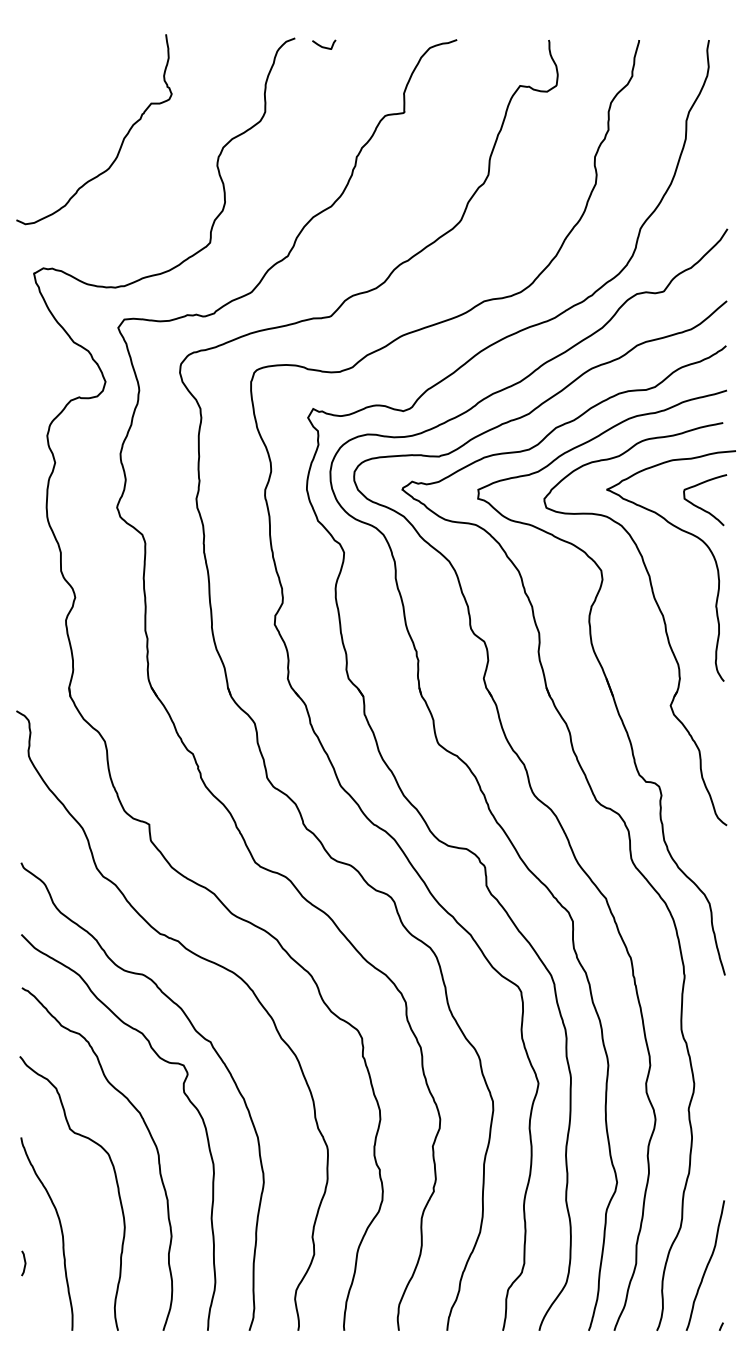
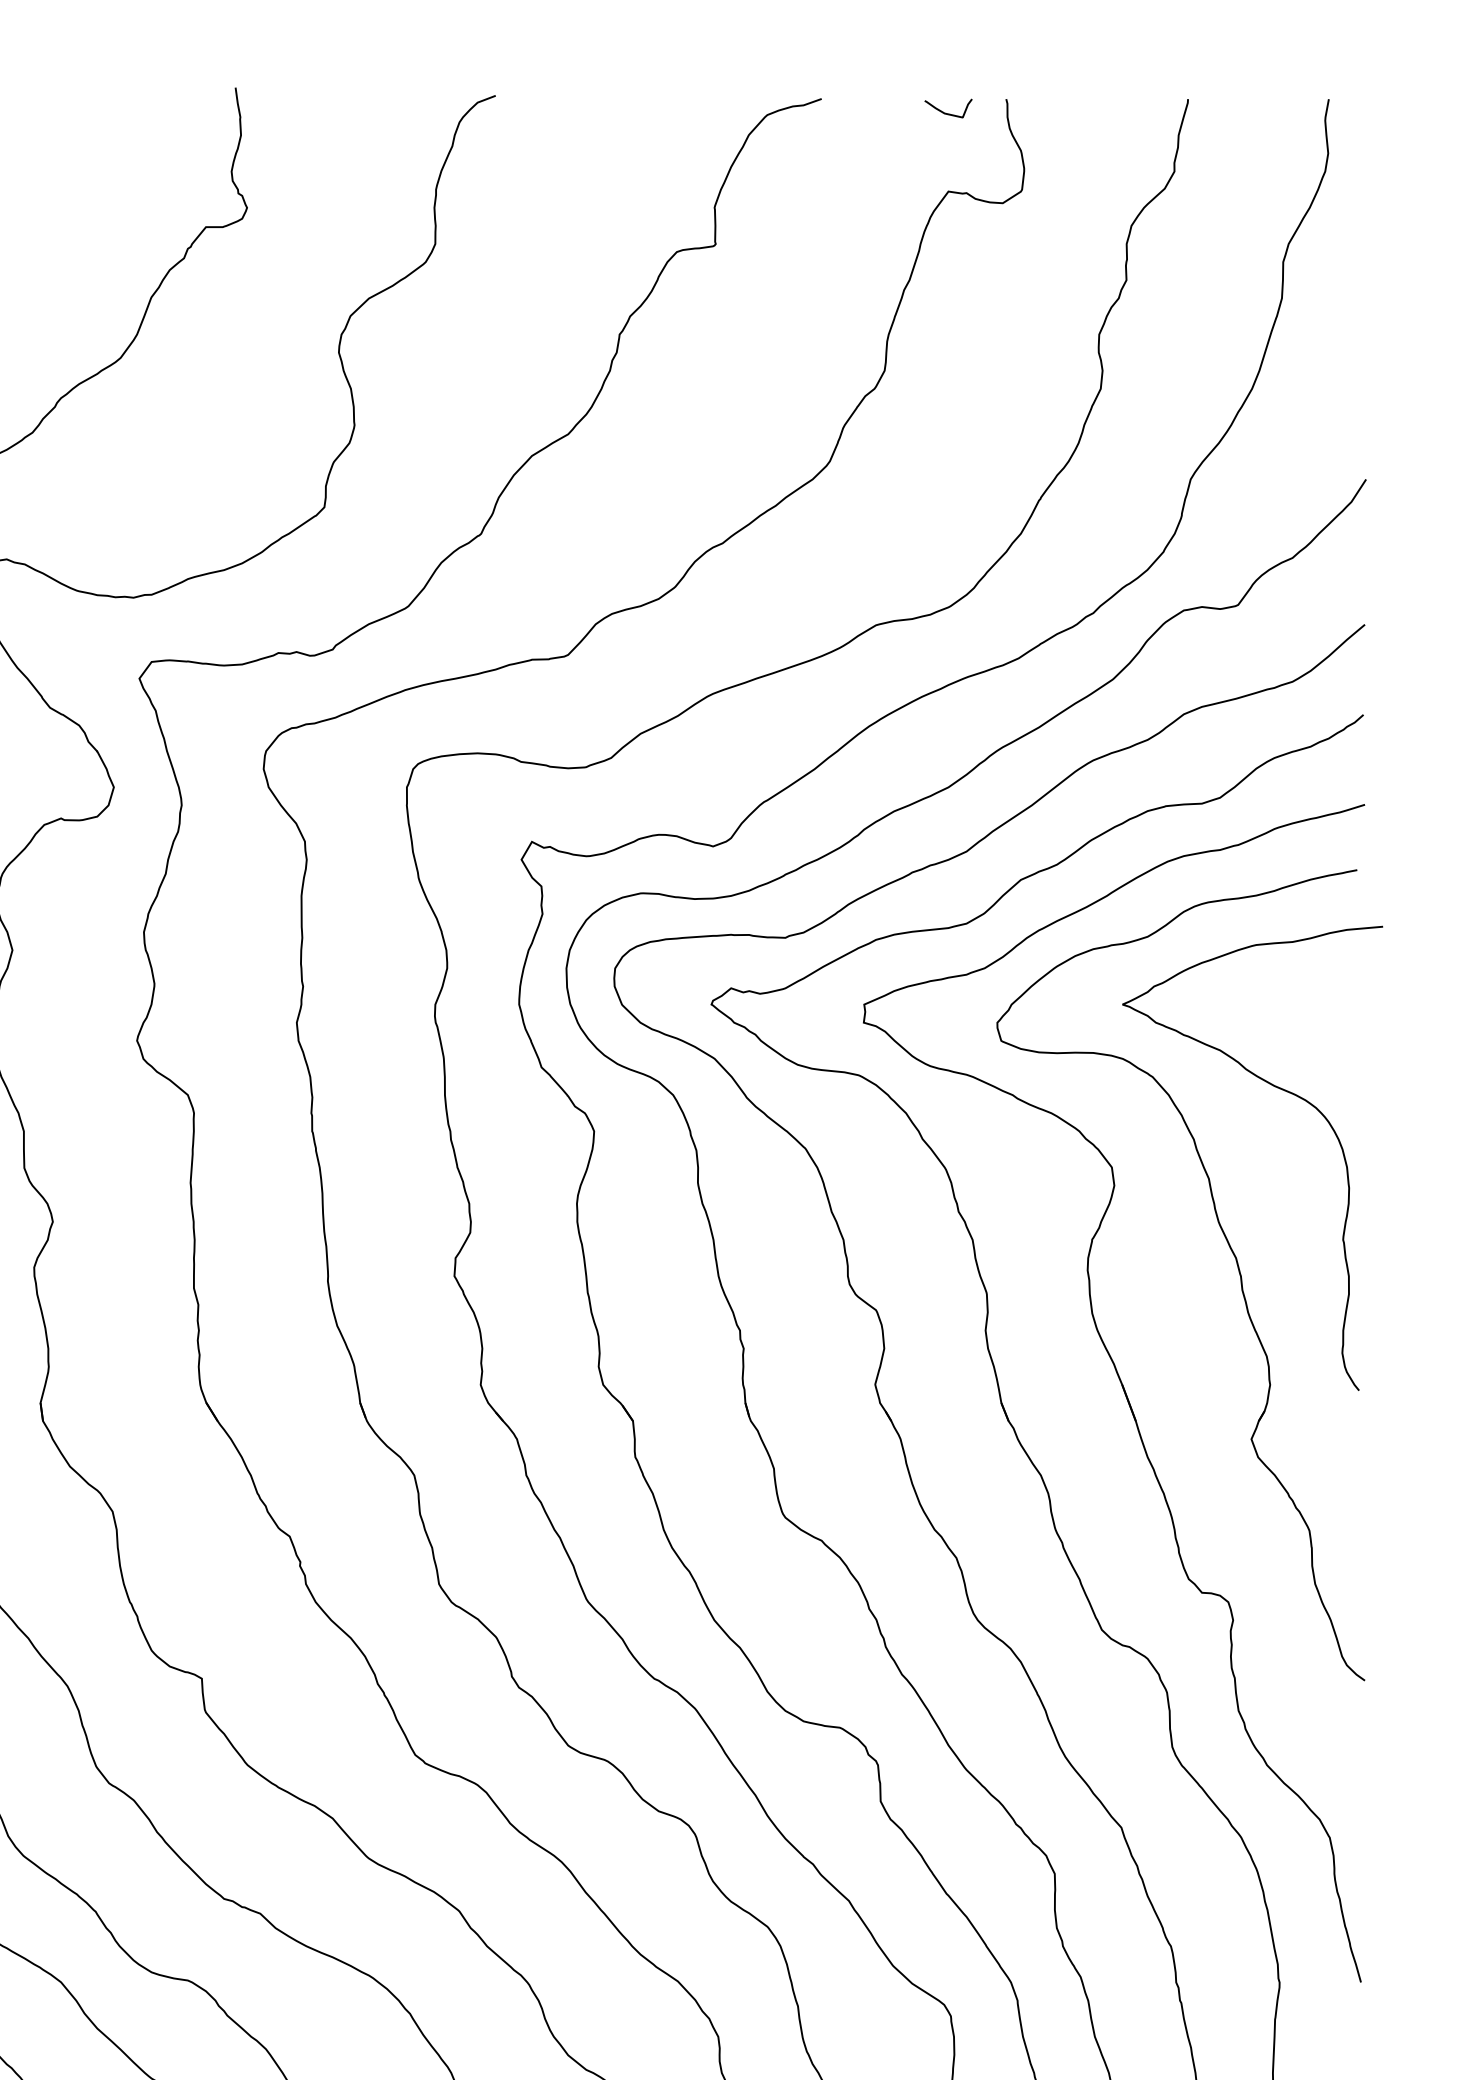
curve: (324, 46) -> (949, 112), moved
curve: (701, 507) -> (1313, 1040), removed

